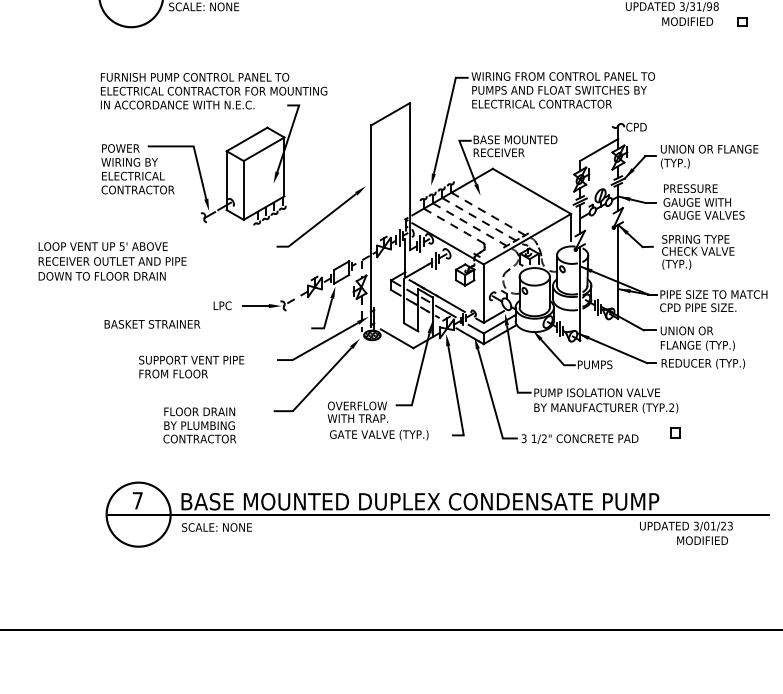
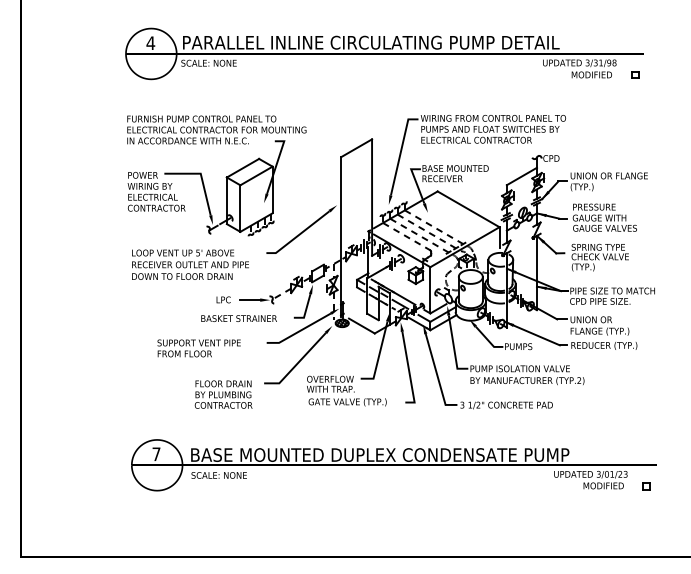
text: (112, 261) -> (190, 264), moved
text: (151, 324) -> (238, 318), moved
text: (199, 425) -> (223, 394), moved
part: (675, 432) -> (646, 486), moved

